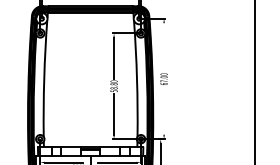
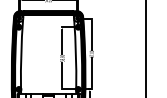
line: (163, 47) -> (91, 35), added
line: (163, 110) -> (91, 72), added

